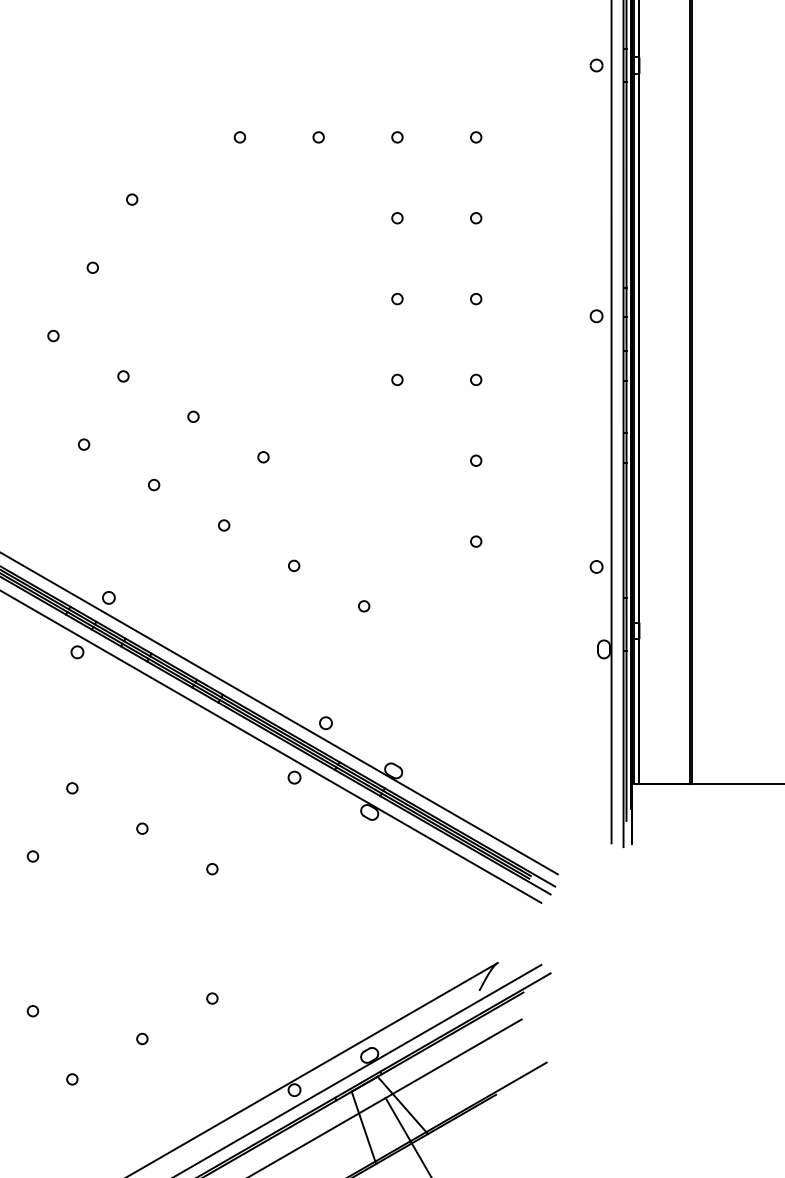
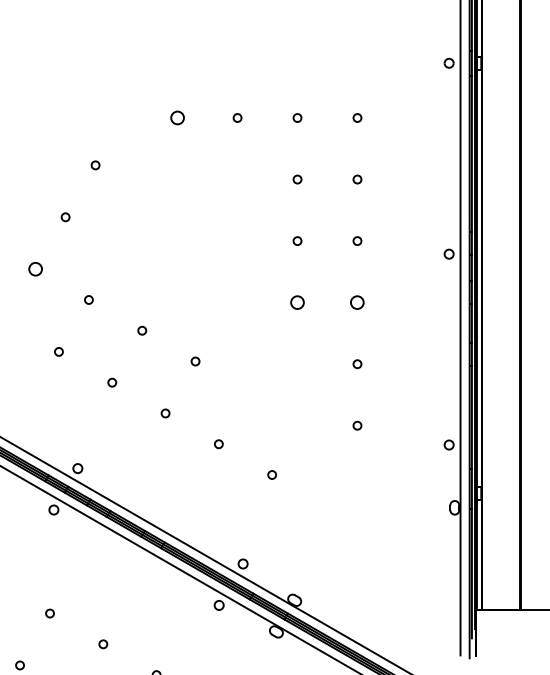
circle: (239, 137) -> (177, 118), size x1.6
circle: (53, 335) -> (35, 268), size x1.6
circle: (397, 379) -> (297, 302), size x1.6
circle: (476, 379) -> (357, 302), size x1.6

